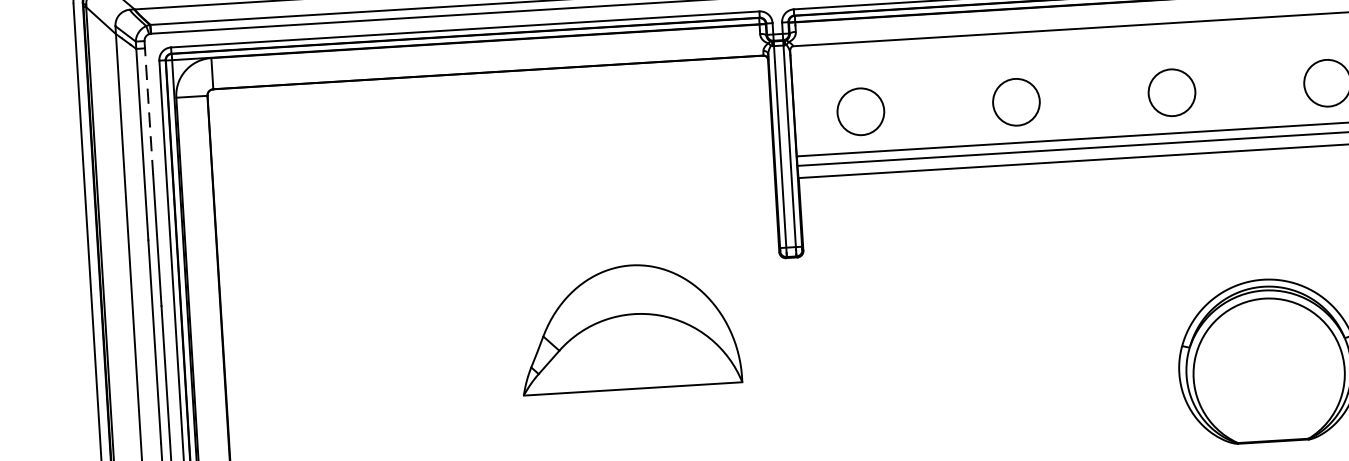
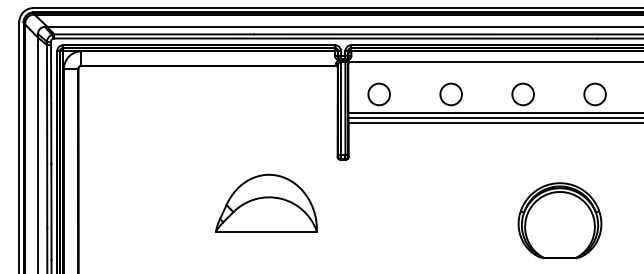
line: (149, 107) -> (51, 72), dashed -> solid
part: (629, 325) -> (266, 202), moved

